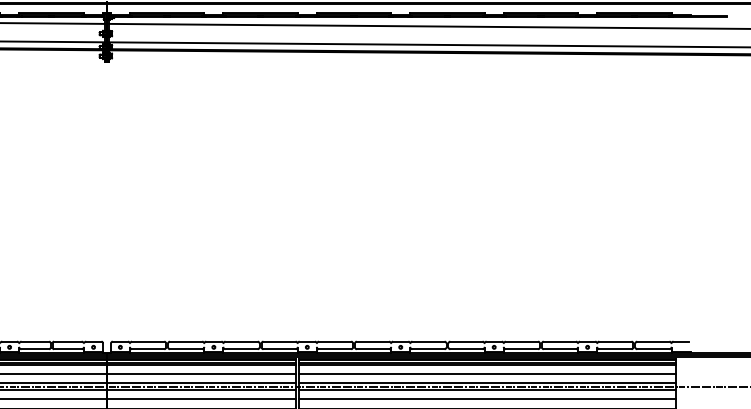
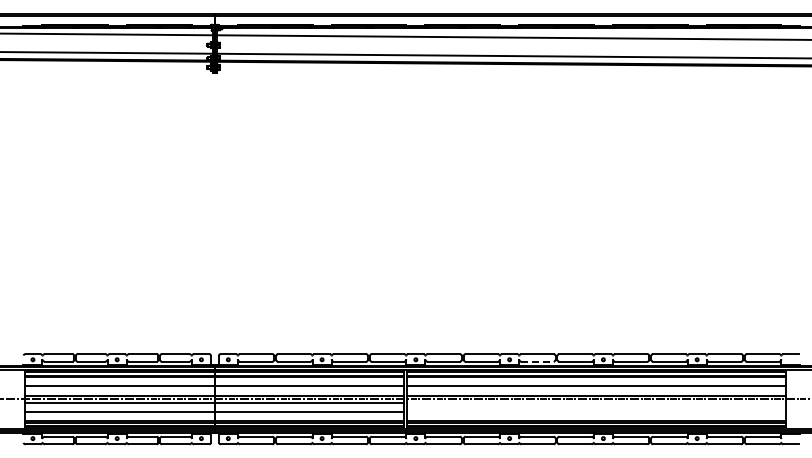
line: (428, 349) -> (537, 361), solid -> dashed
line: (487, 389) -> (596, 402), removed
line: (487, 399) -> (596, 412), removed

